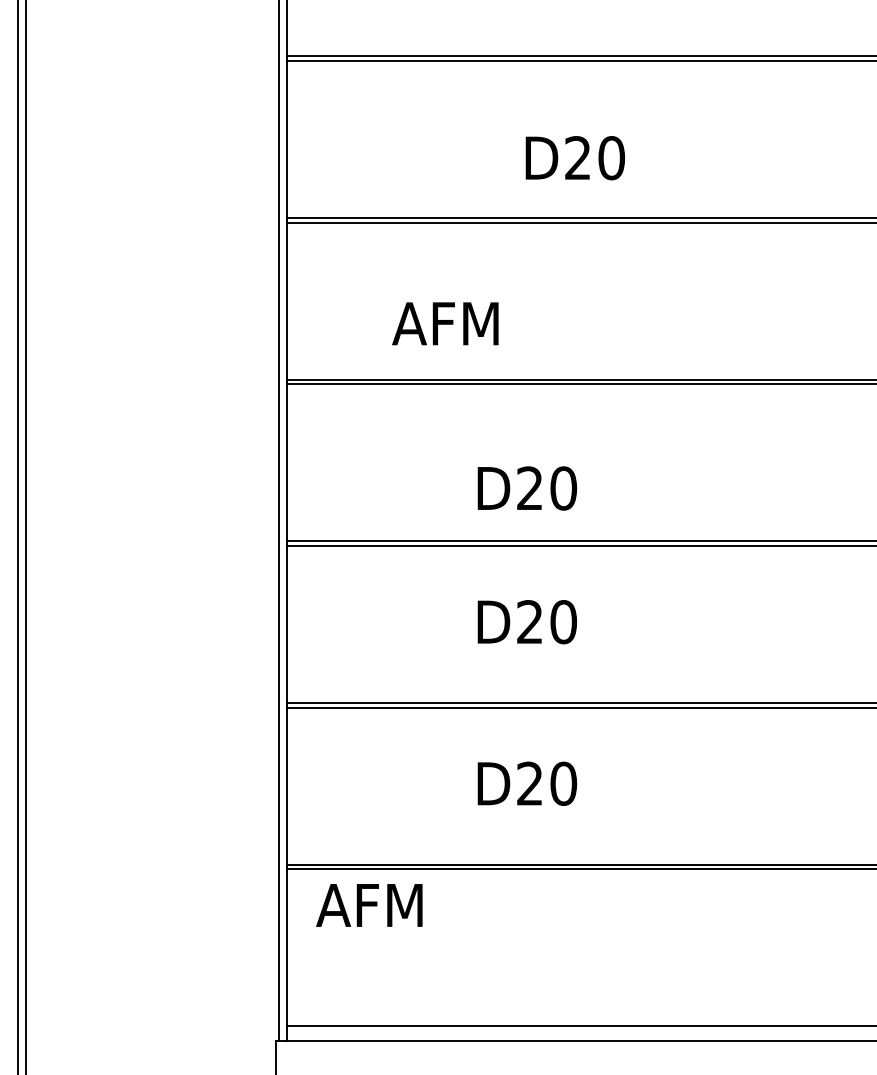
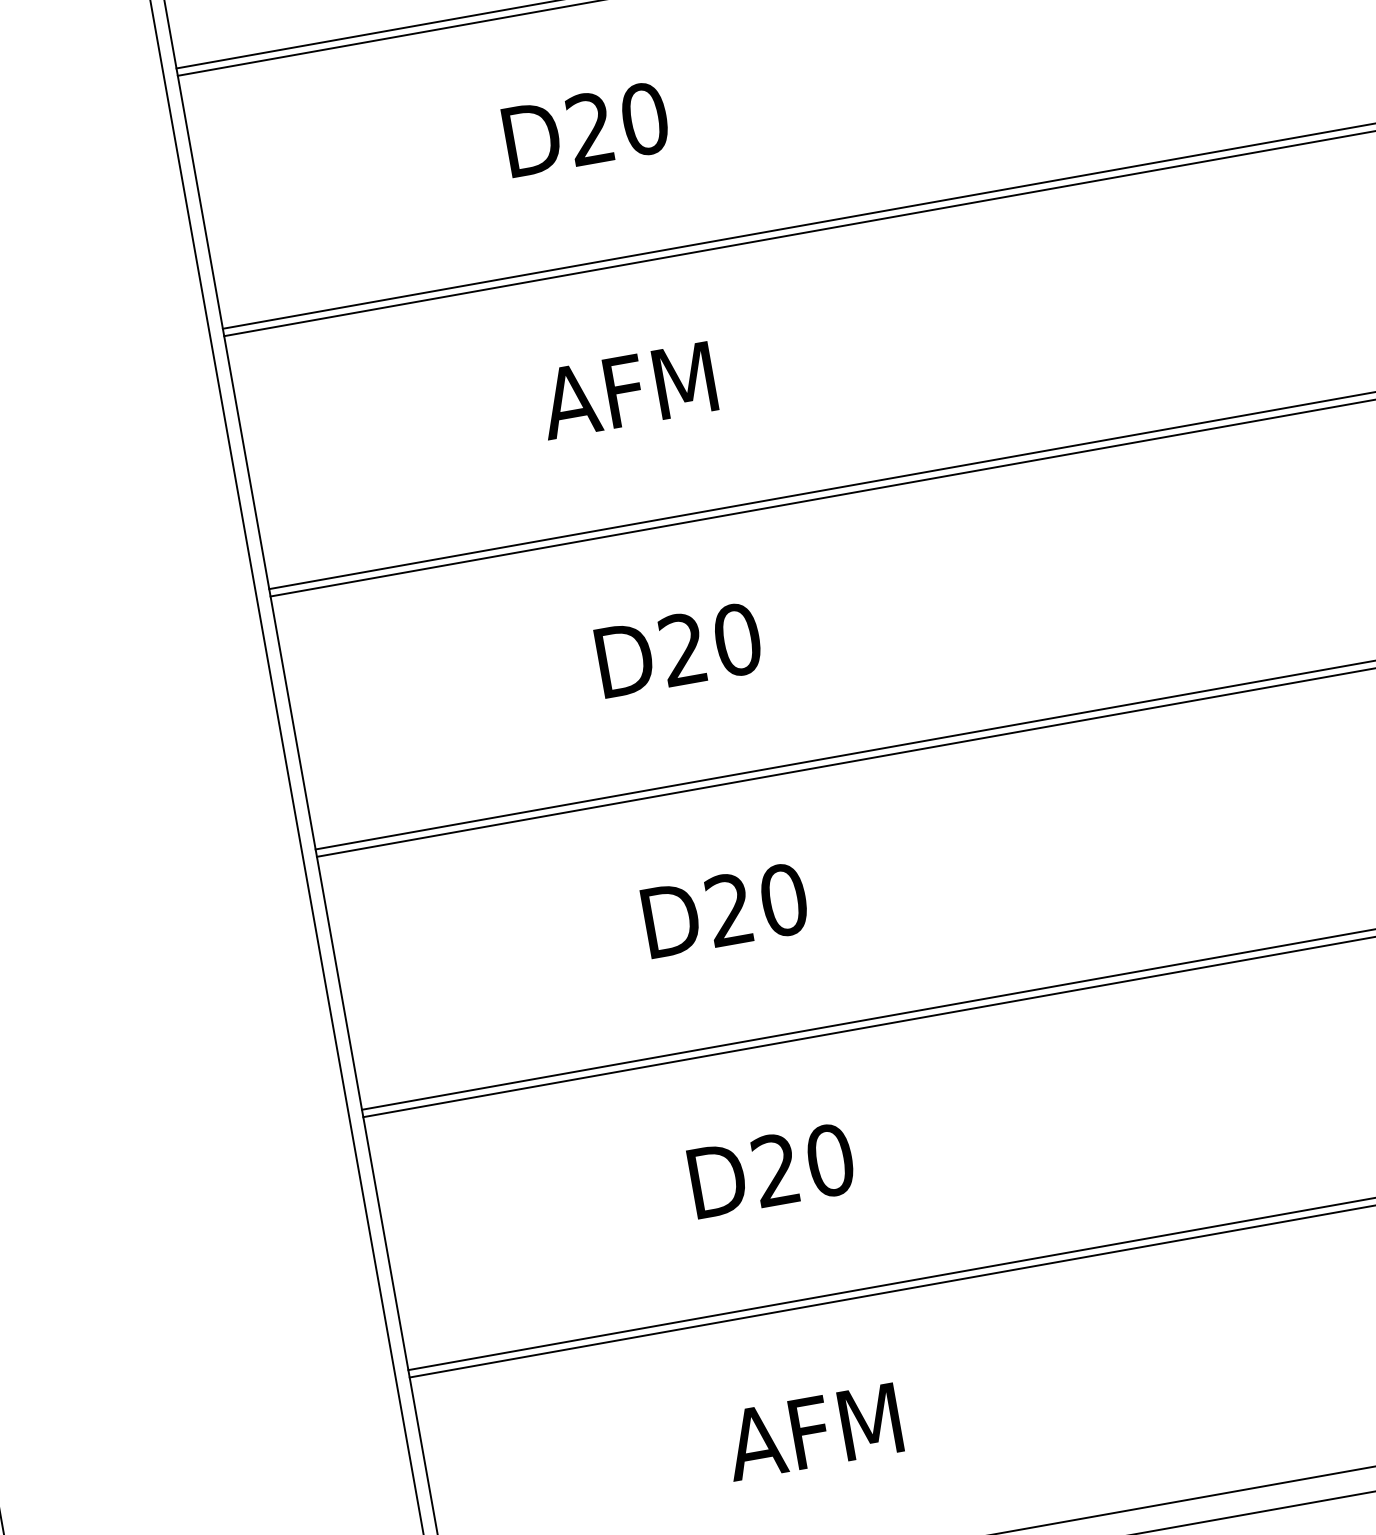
text: (575, 158) -> (586, 130), moved
text: (445, 323) -> (627, 390), moved
text: (527, 488) -> (679, 650), moved
text: (369, 905) -> (813, 1432), moved

